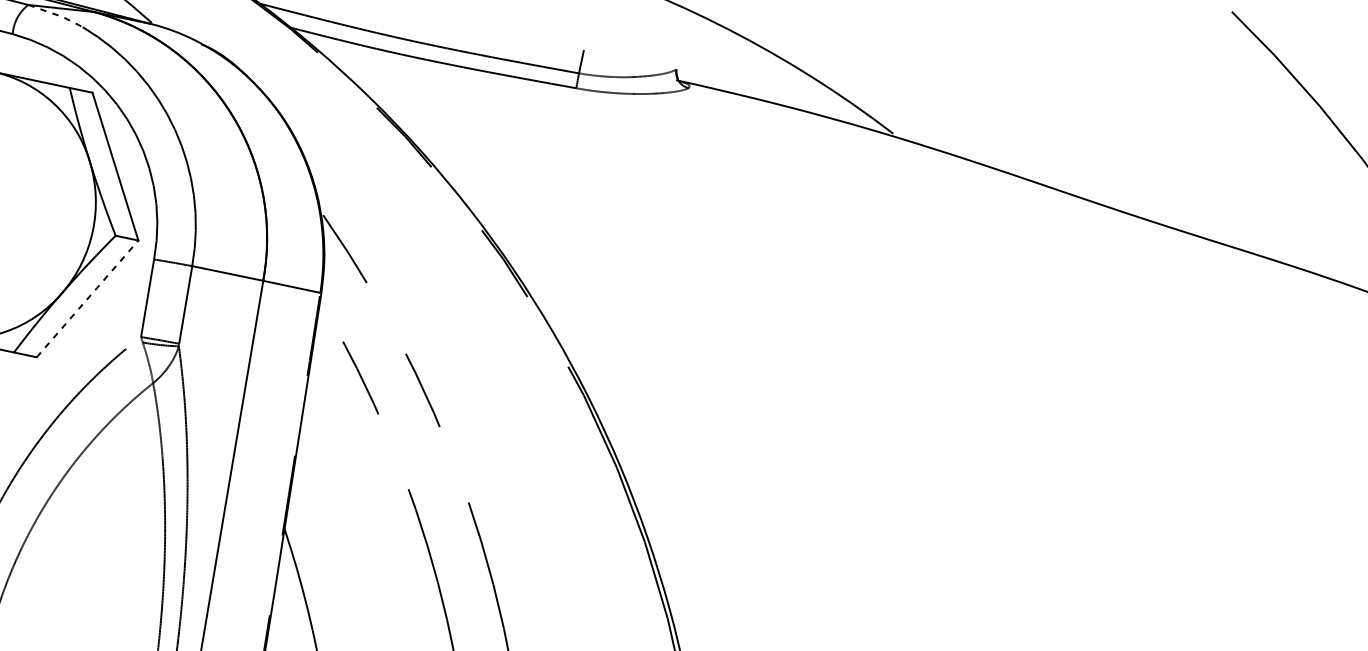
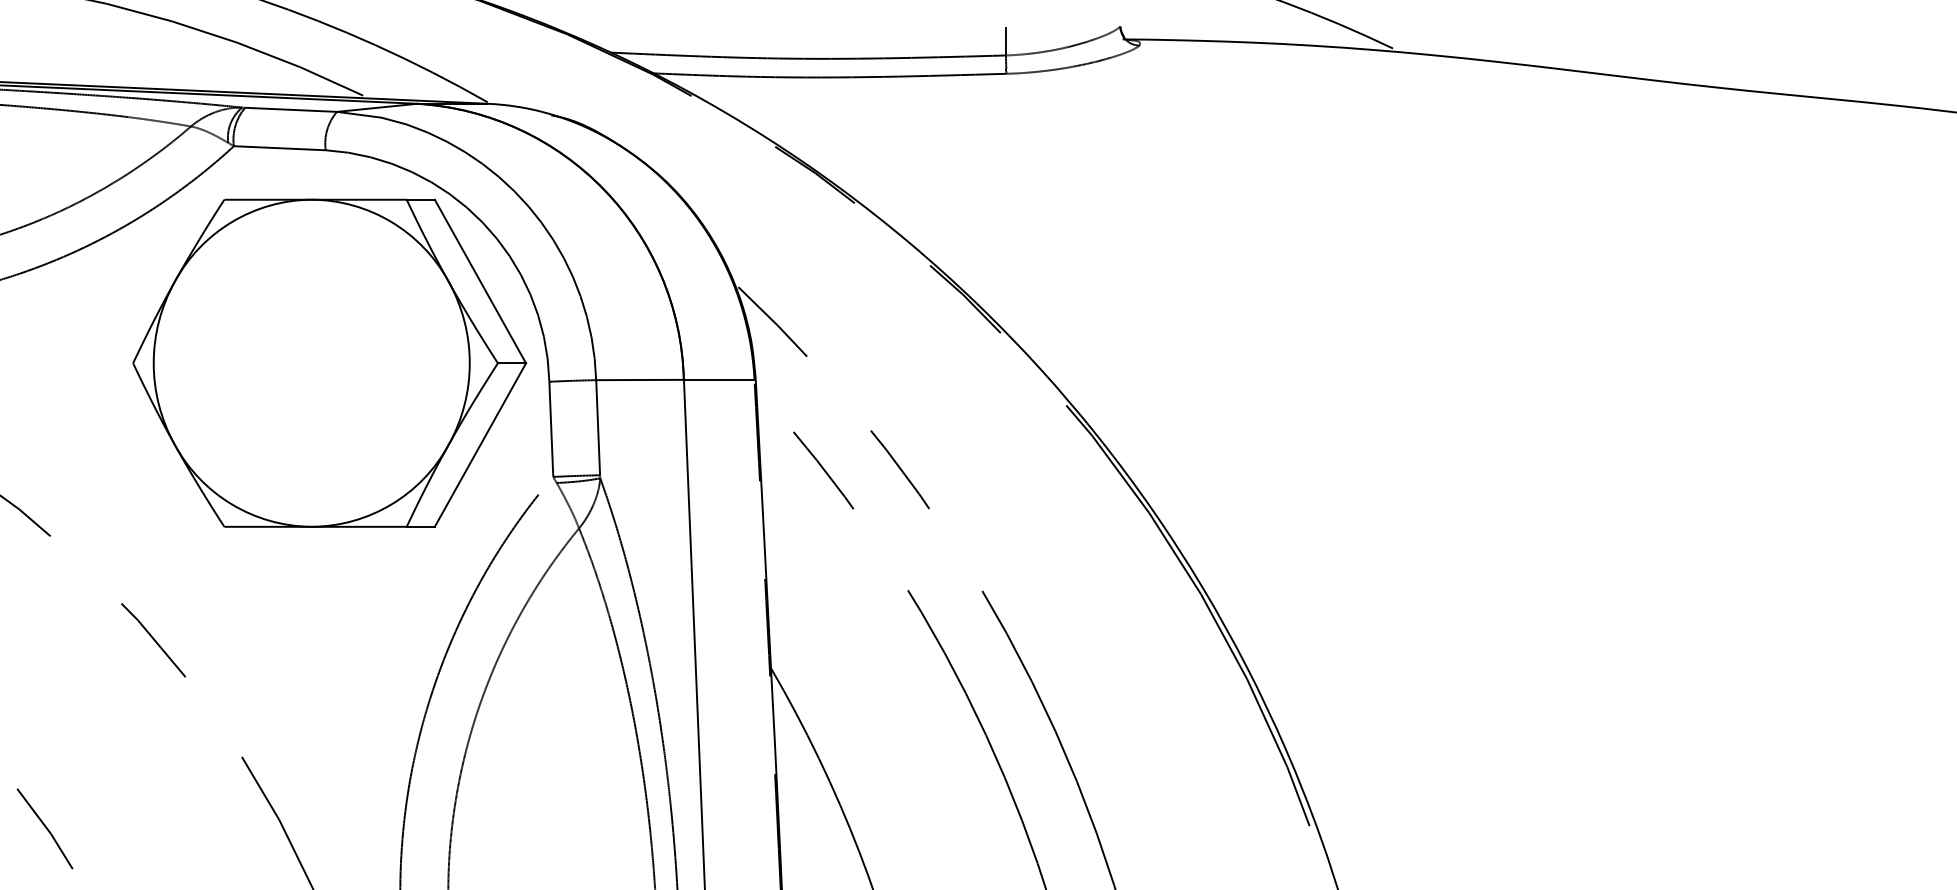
line: (57, 14) -> (373, 116), dashed -> solid
line: (87, 299) -> (480, 445), dashed -> solid

